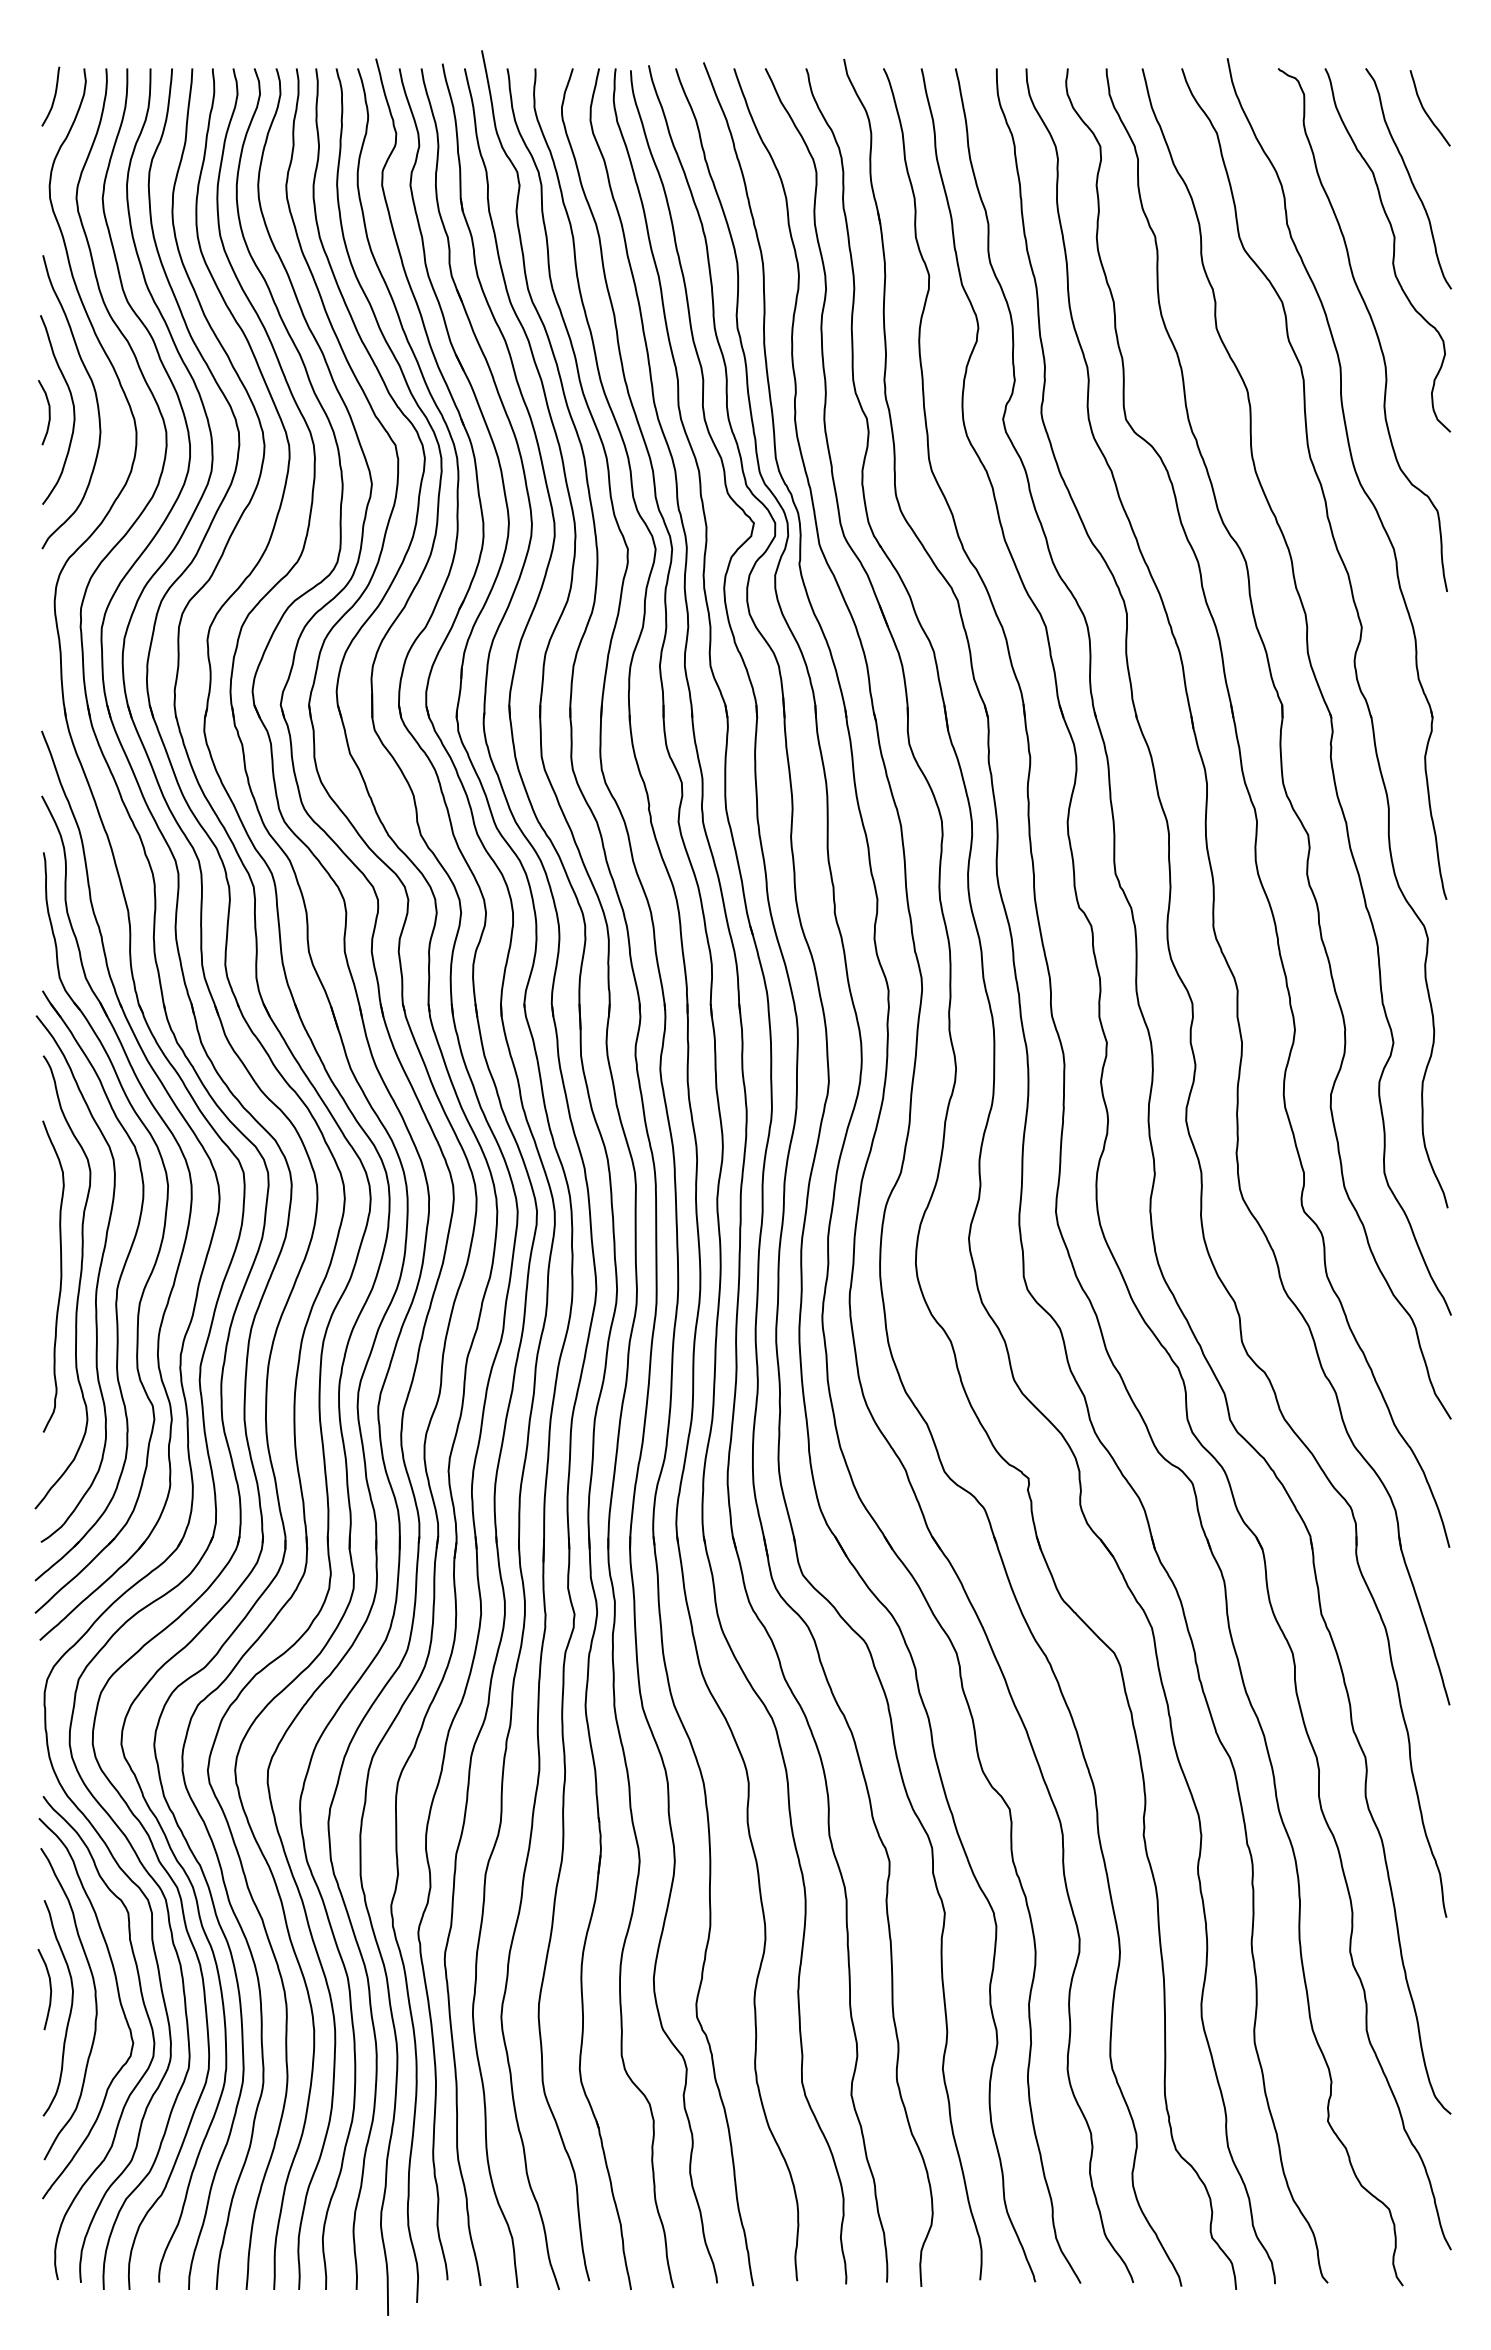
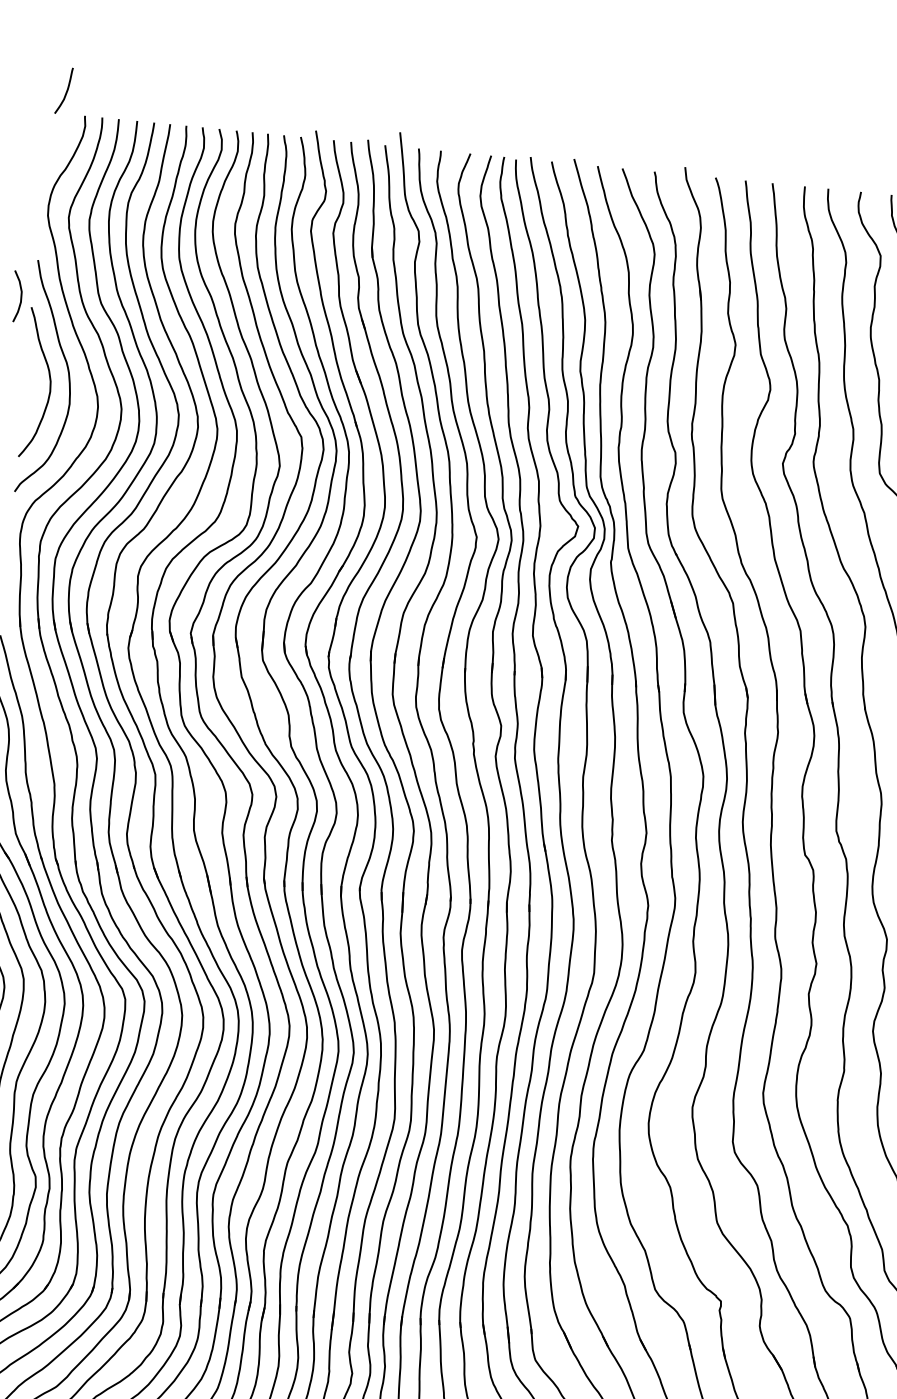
curve: (53, 97) -> (66, 91), moved
curve: (48, 412) -> (20, 296), moved

